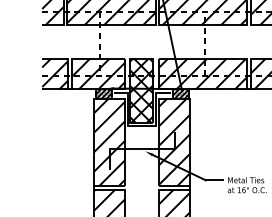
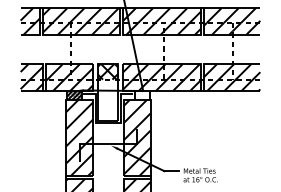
hatch: (180, 94) -> (142, 95), removed
hatch: (142, 98) -> (108, 99), removed

